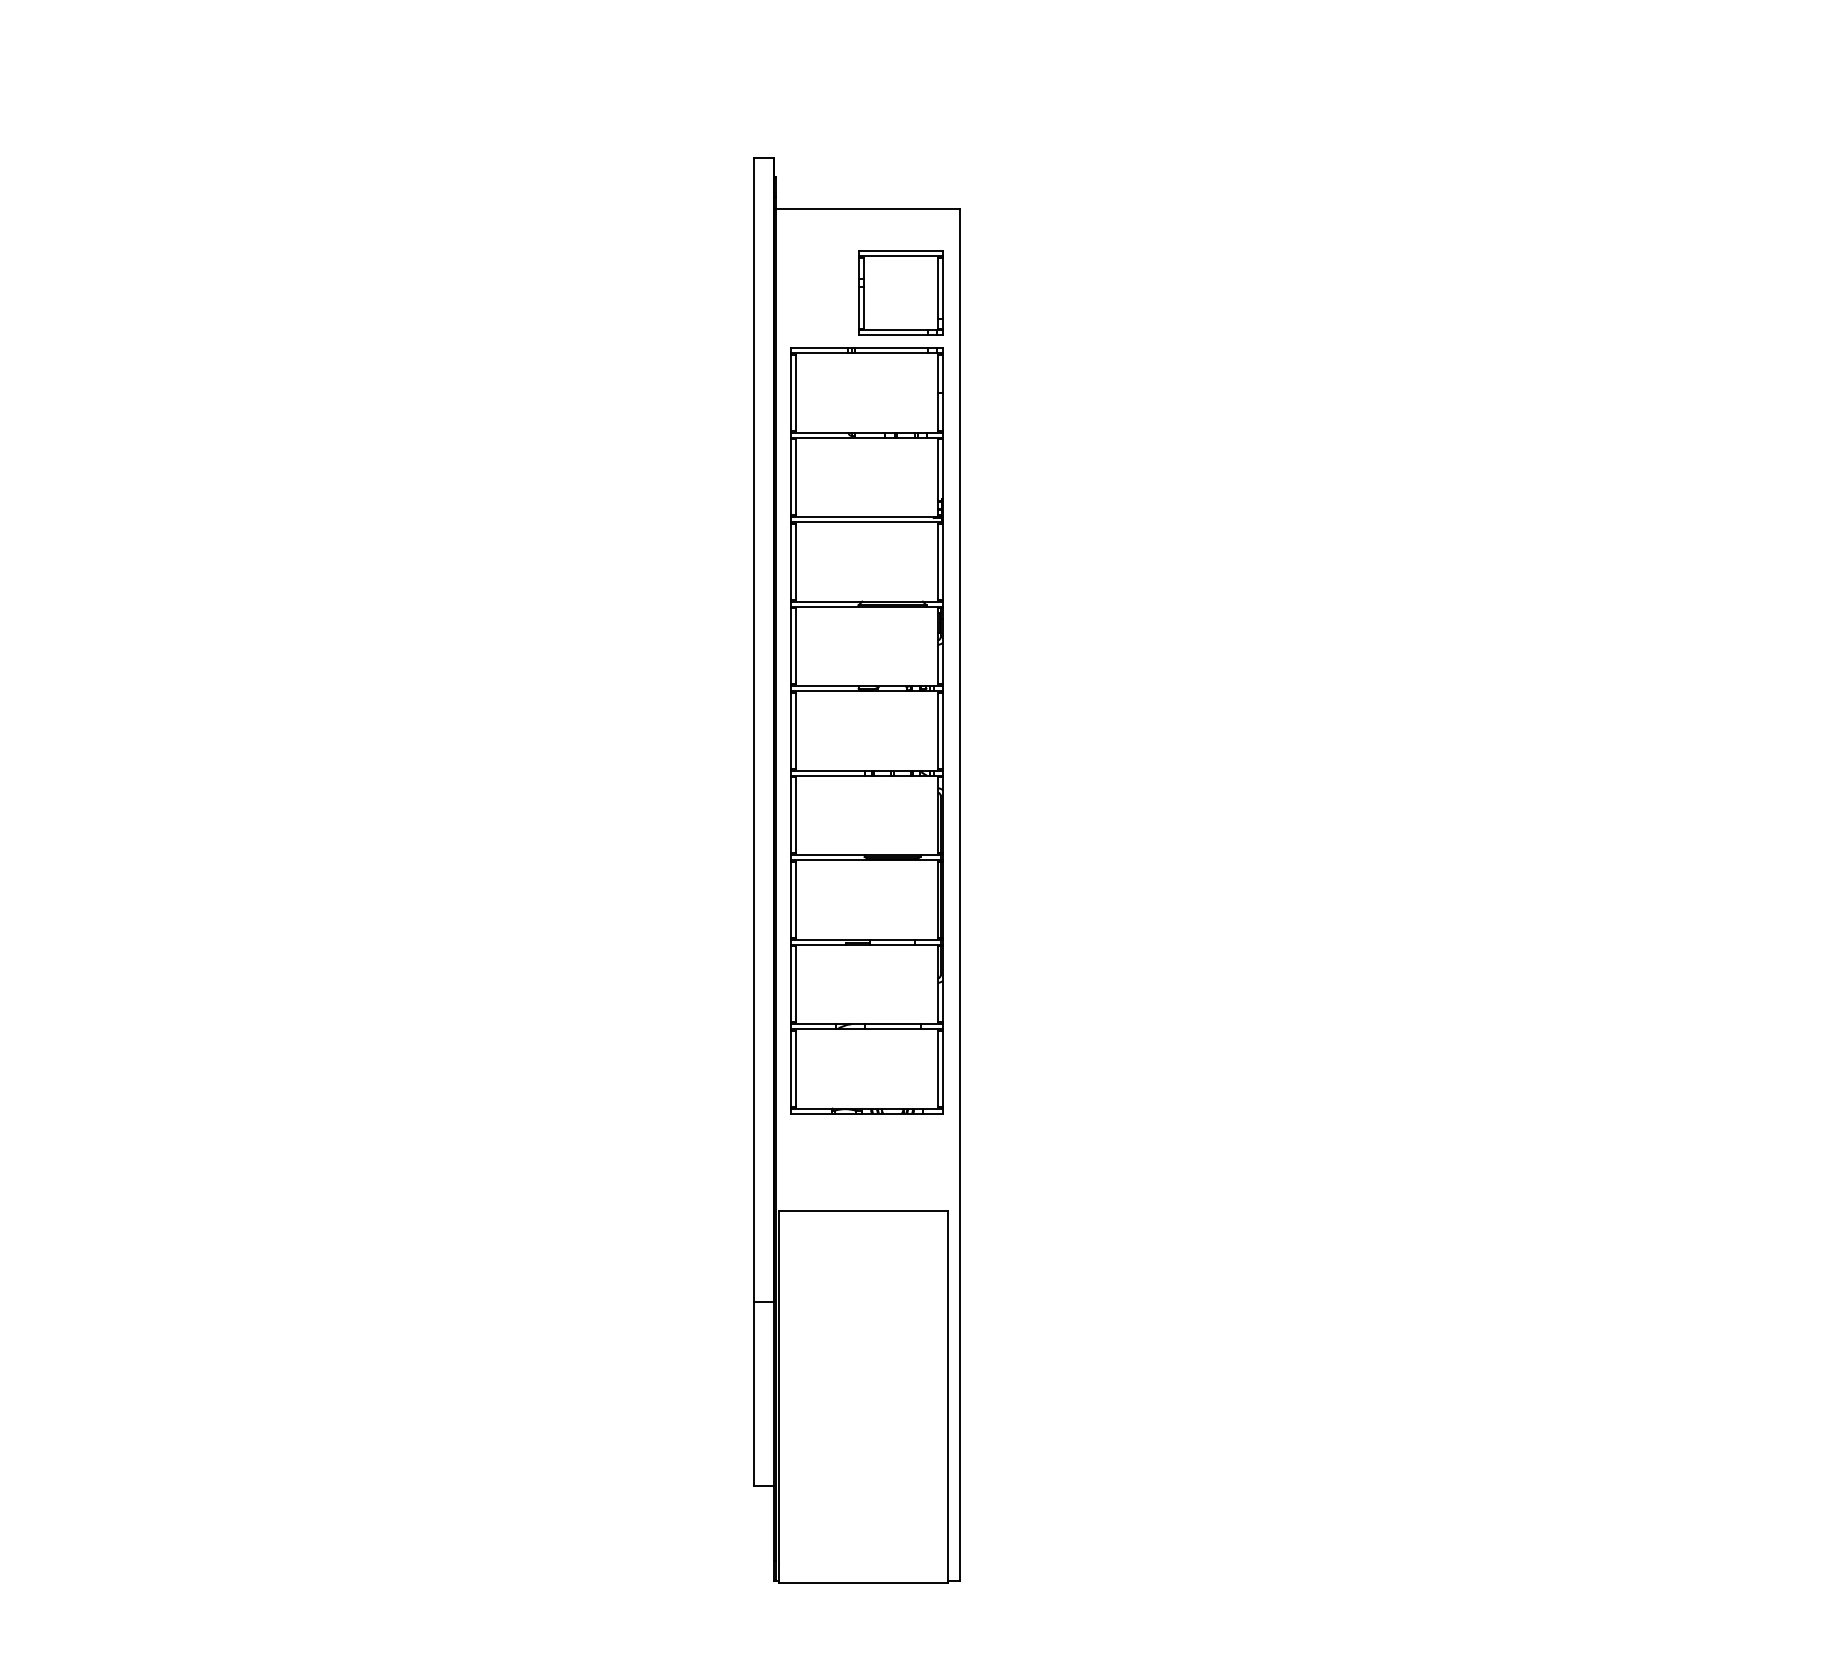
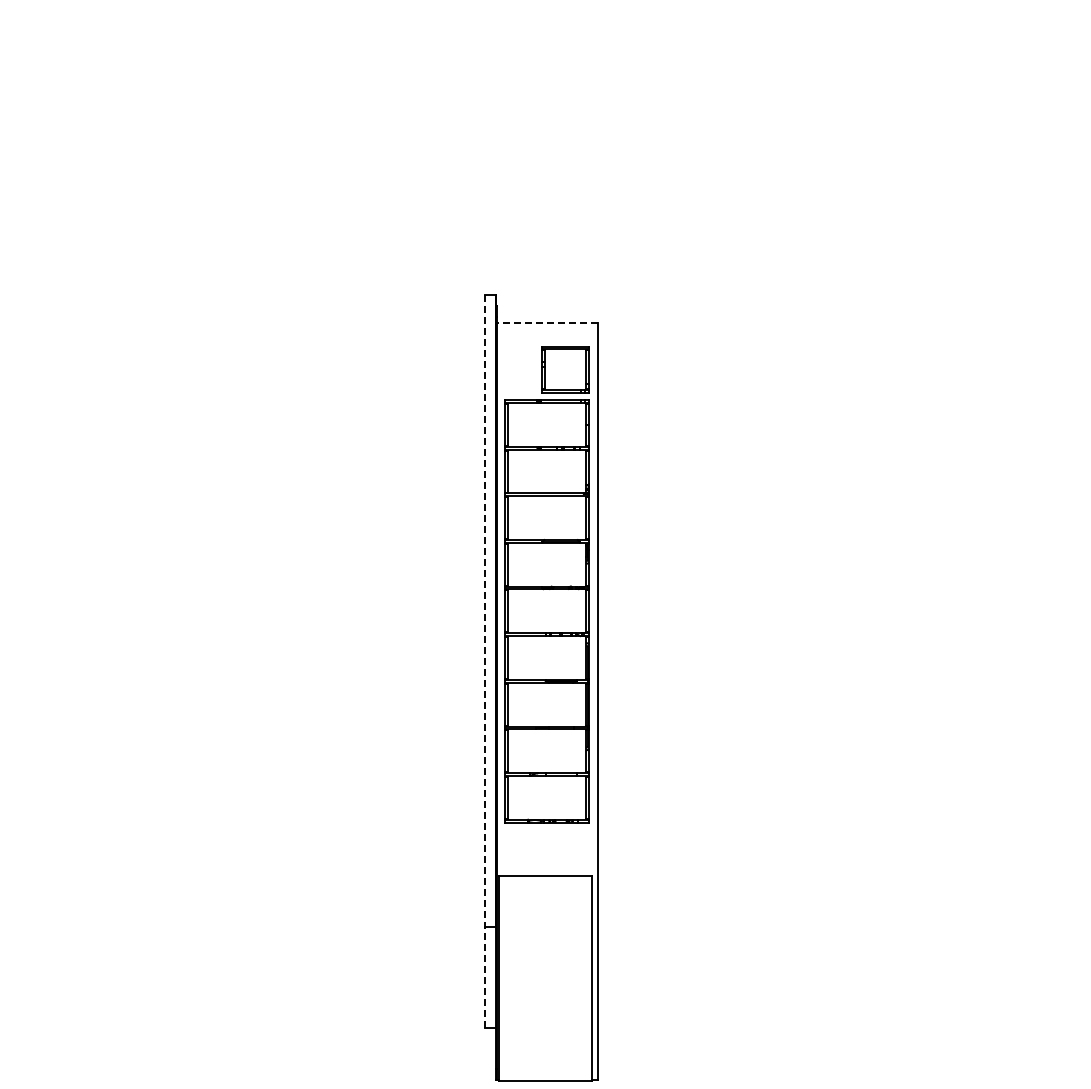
line: (867, 209) -> (547, 323), solid -> dashed
line: (753, 821) -> (484, 661), solid -> dashed

